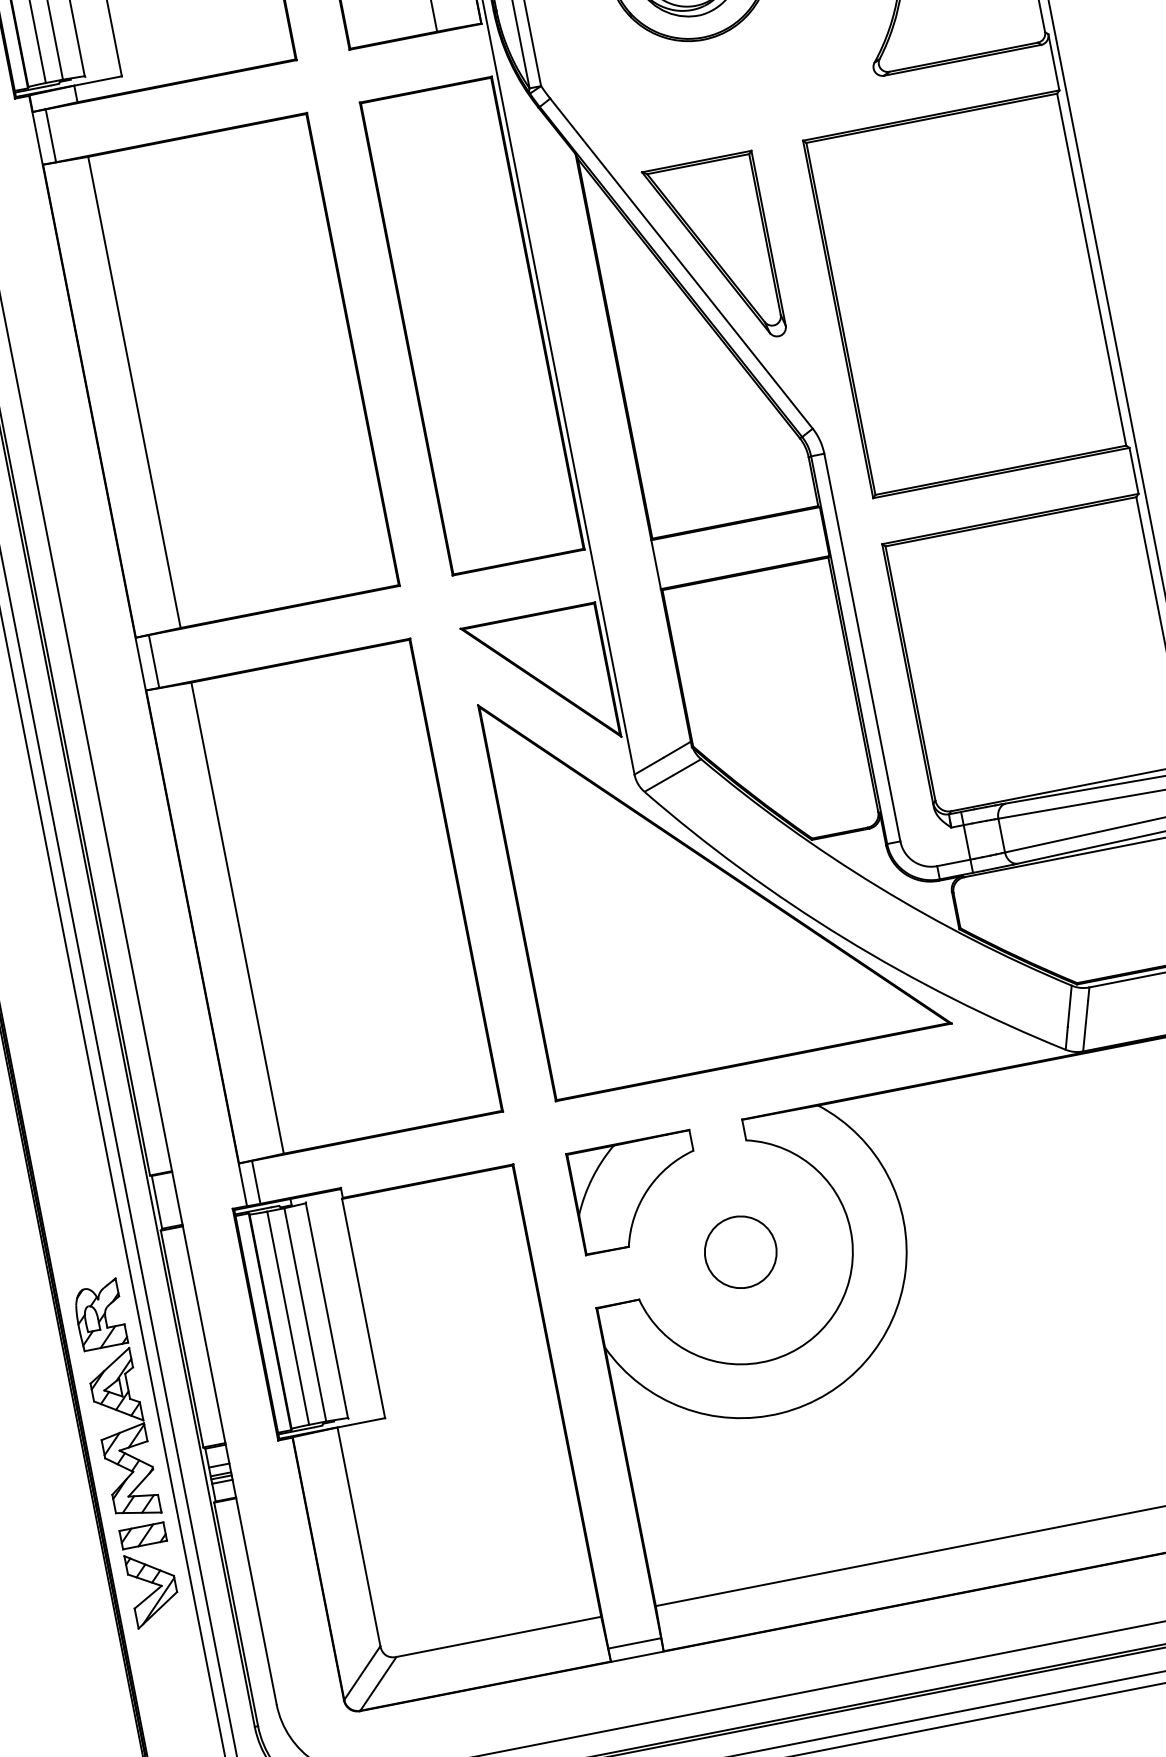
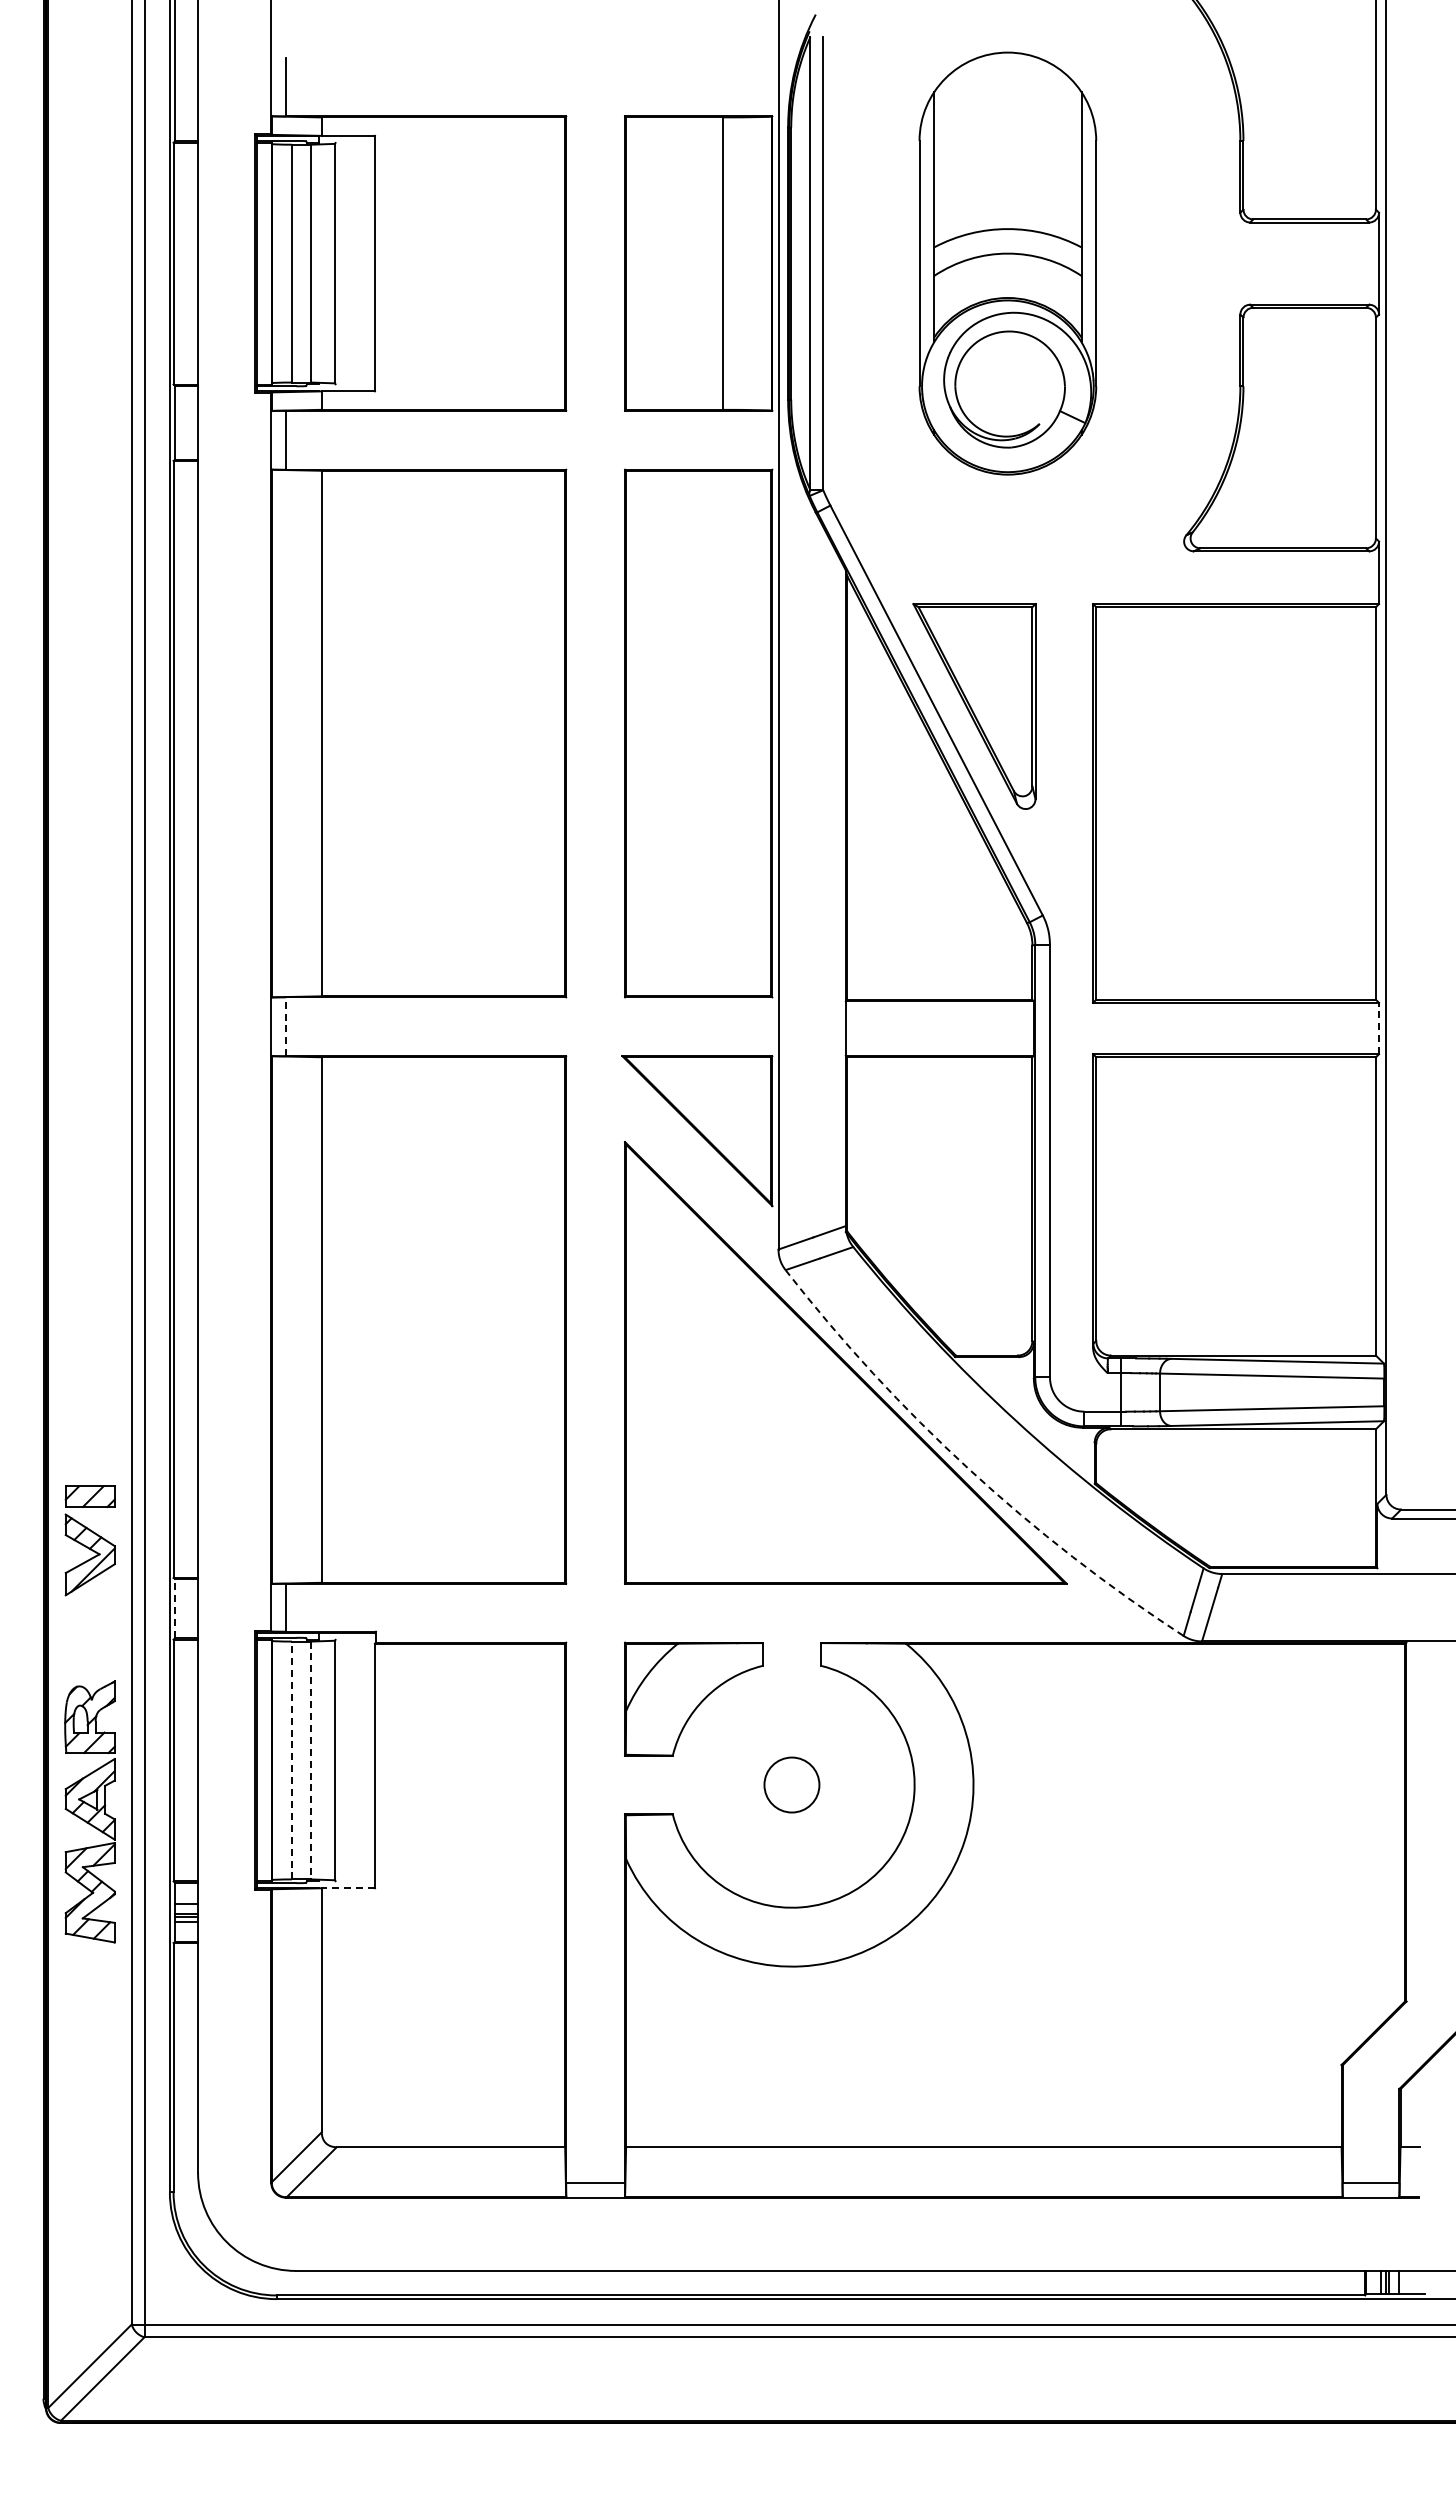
line: (1134, 470) -> (1379, 1028), solid -> dashed
line: (154, 661) -> (286, 1026), solid -> dashed
arc: (844, 938) -> (969, 1469), solid -> dashed
line: (156, 1201) -> (175, 1607), solid -> dashed
circle: (740, 1251) -> (791, 1784), size x0.7
line: (304, 1314) -> (310, 1760), solid -> dashed
line: (287, 1318) -> (291, 1760), solid -> dashed
line: (361, 1423) -> (348, 1888), solid -> dashed
part: (150, 1575) -> (89, 1540), moved

